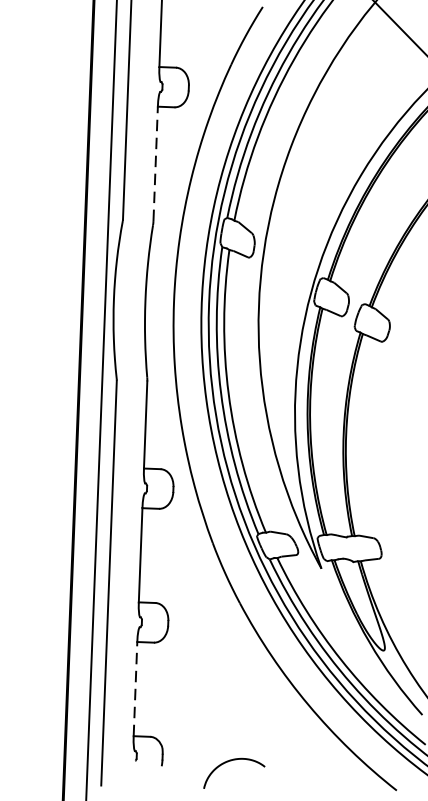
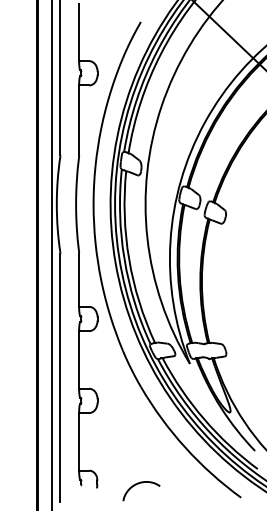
line: (156, 164) -> (79, 120), dashed -> solid
line: (136, 688) -> (79, 441), dashed -> solid

